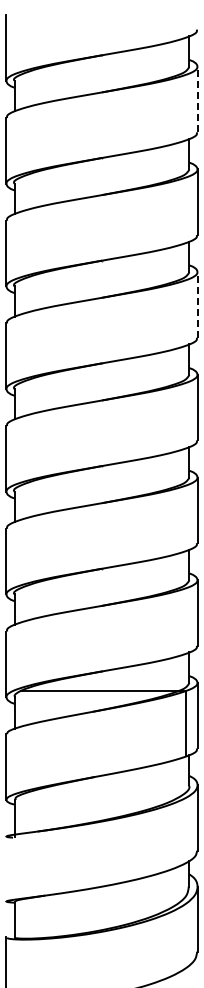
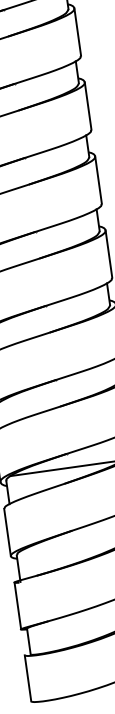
line: (197, 99) -> (77, 32), dashed -> solid
line: (197, 304) -> (98, 179), dashed -> solid
line: (6, 868) -> (17, 605), added

